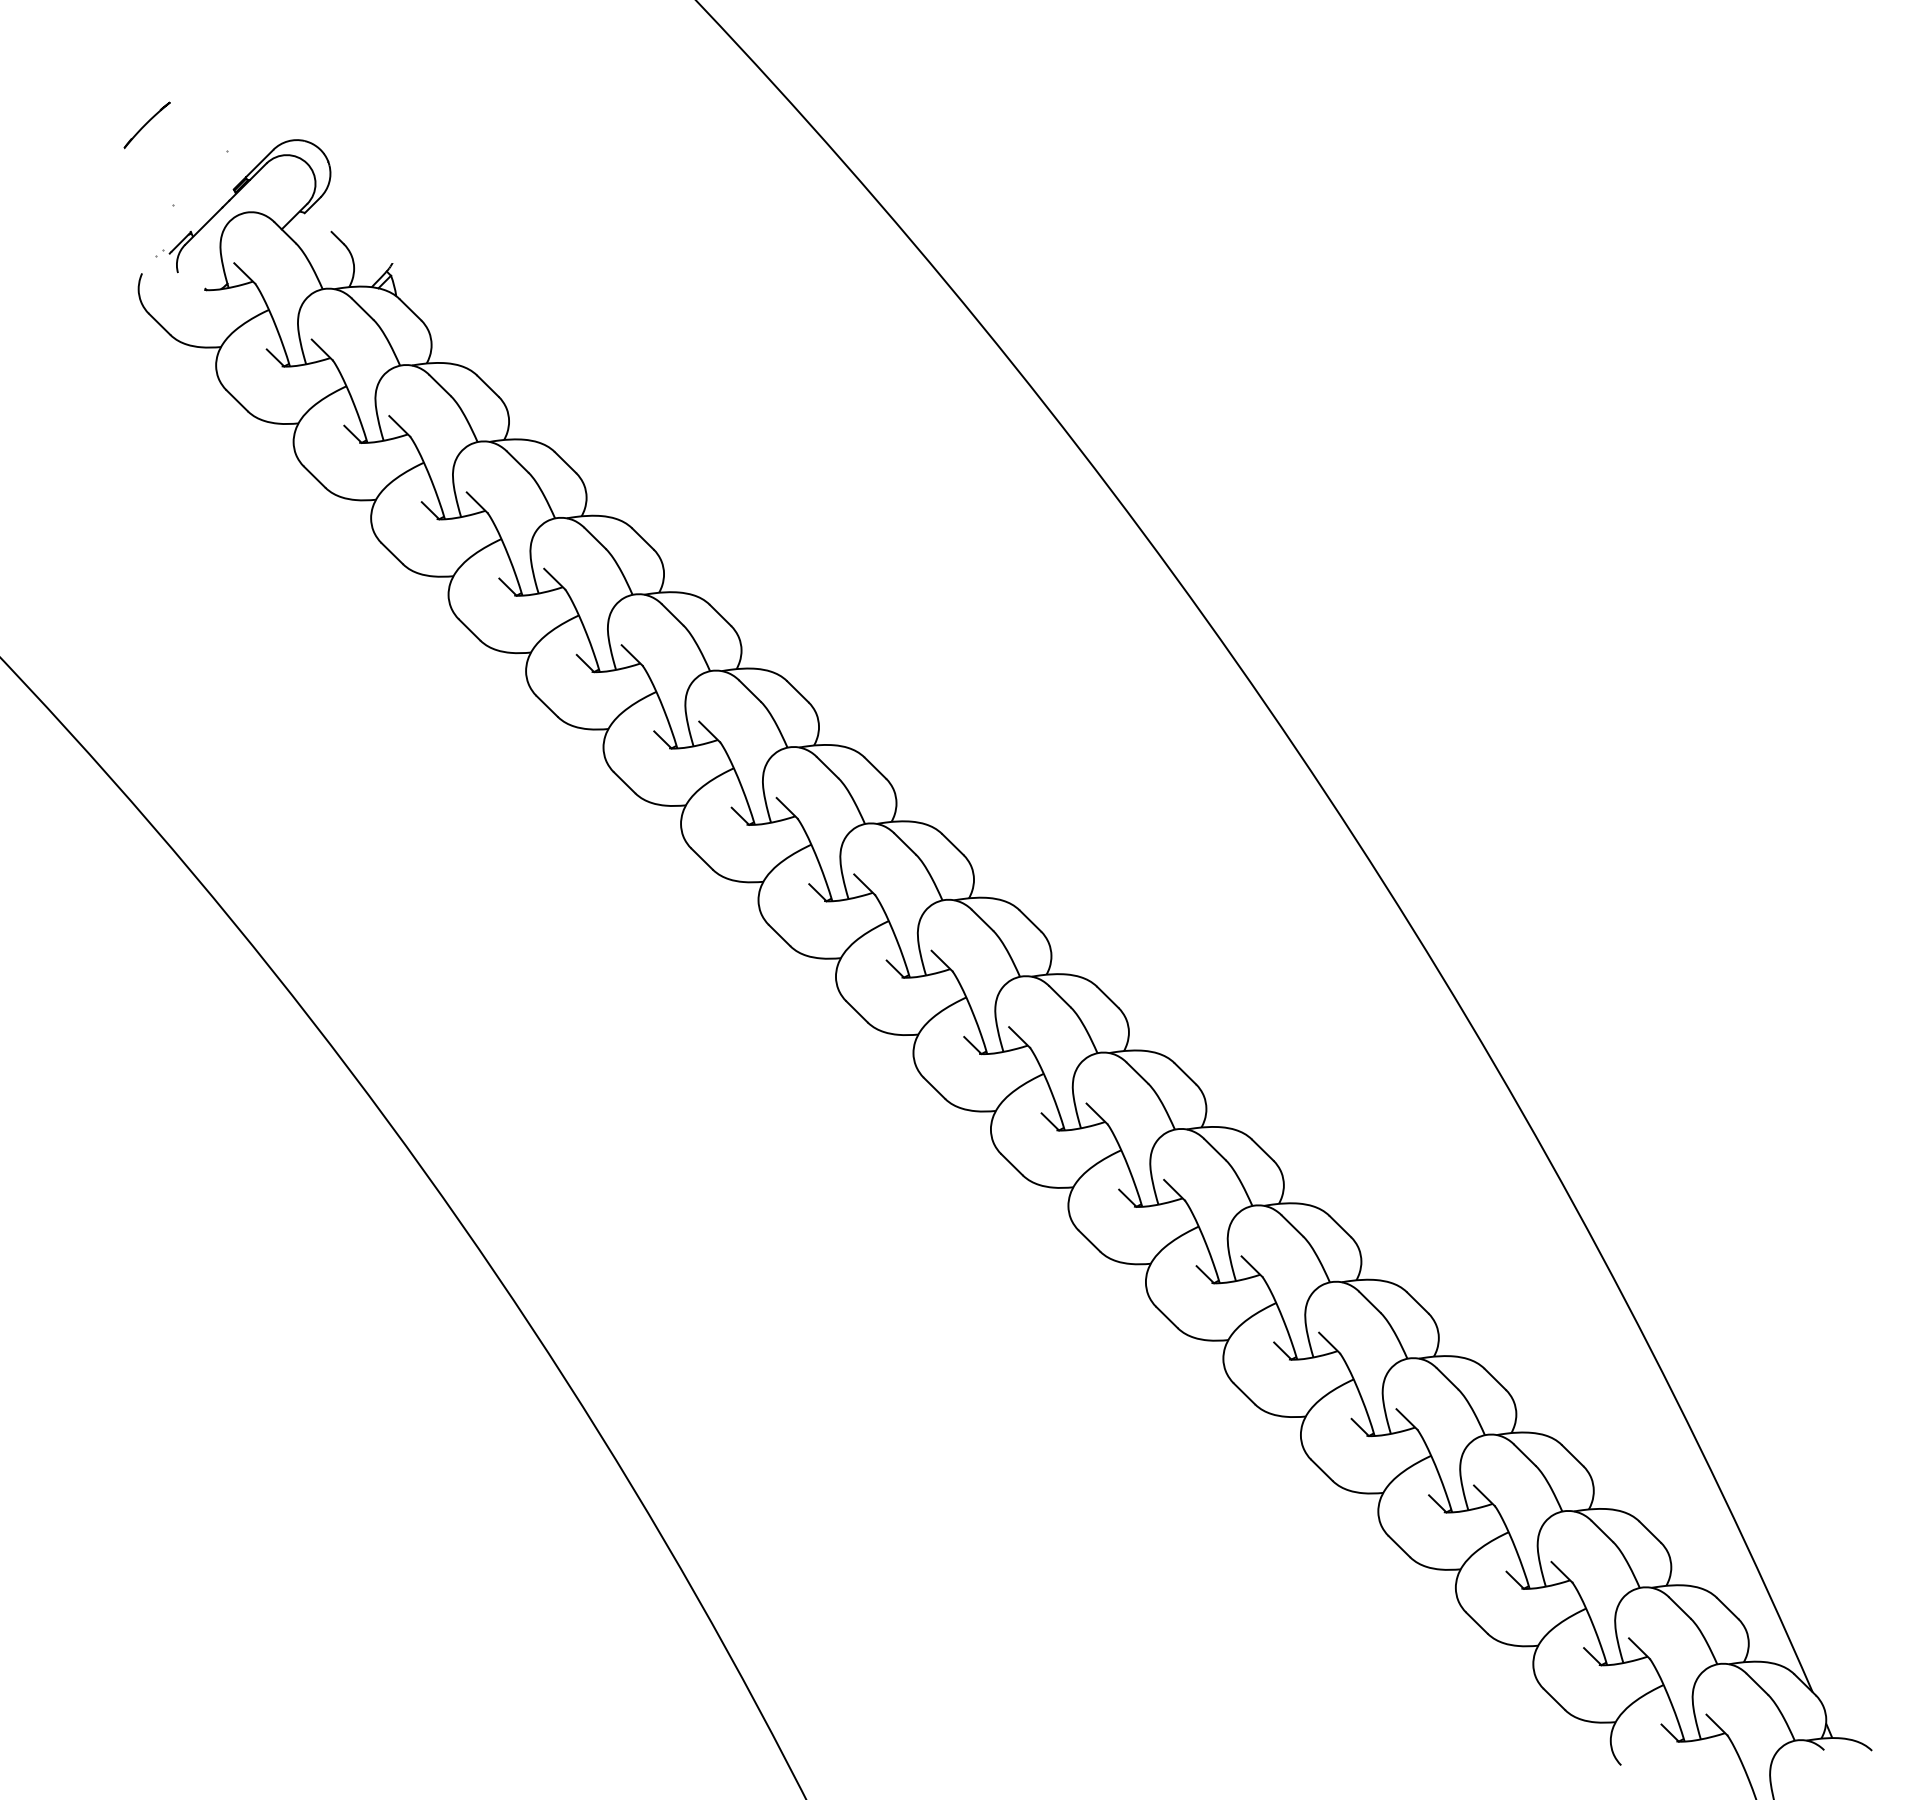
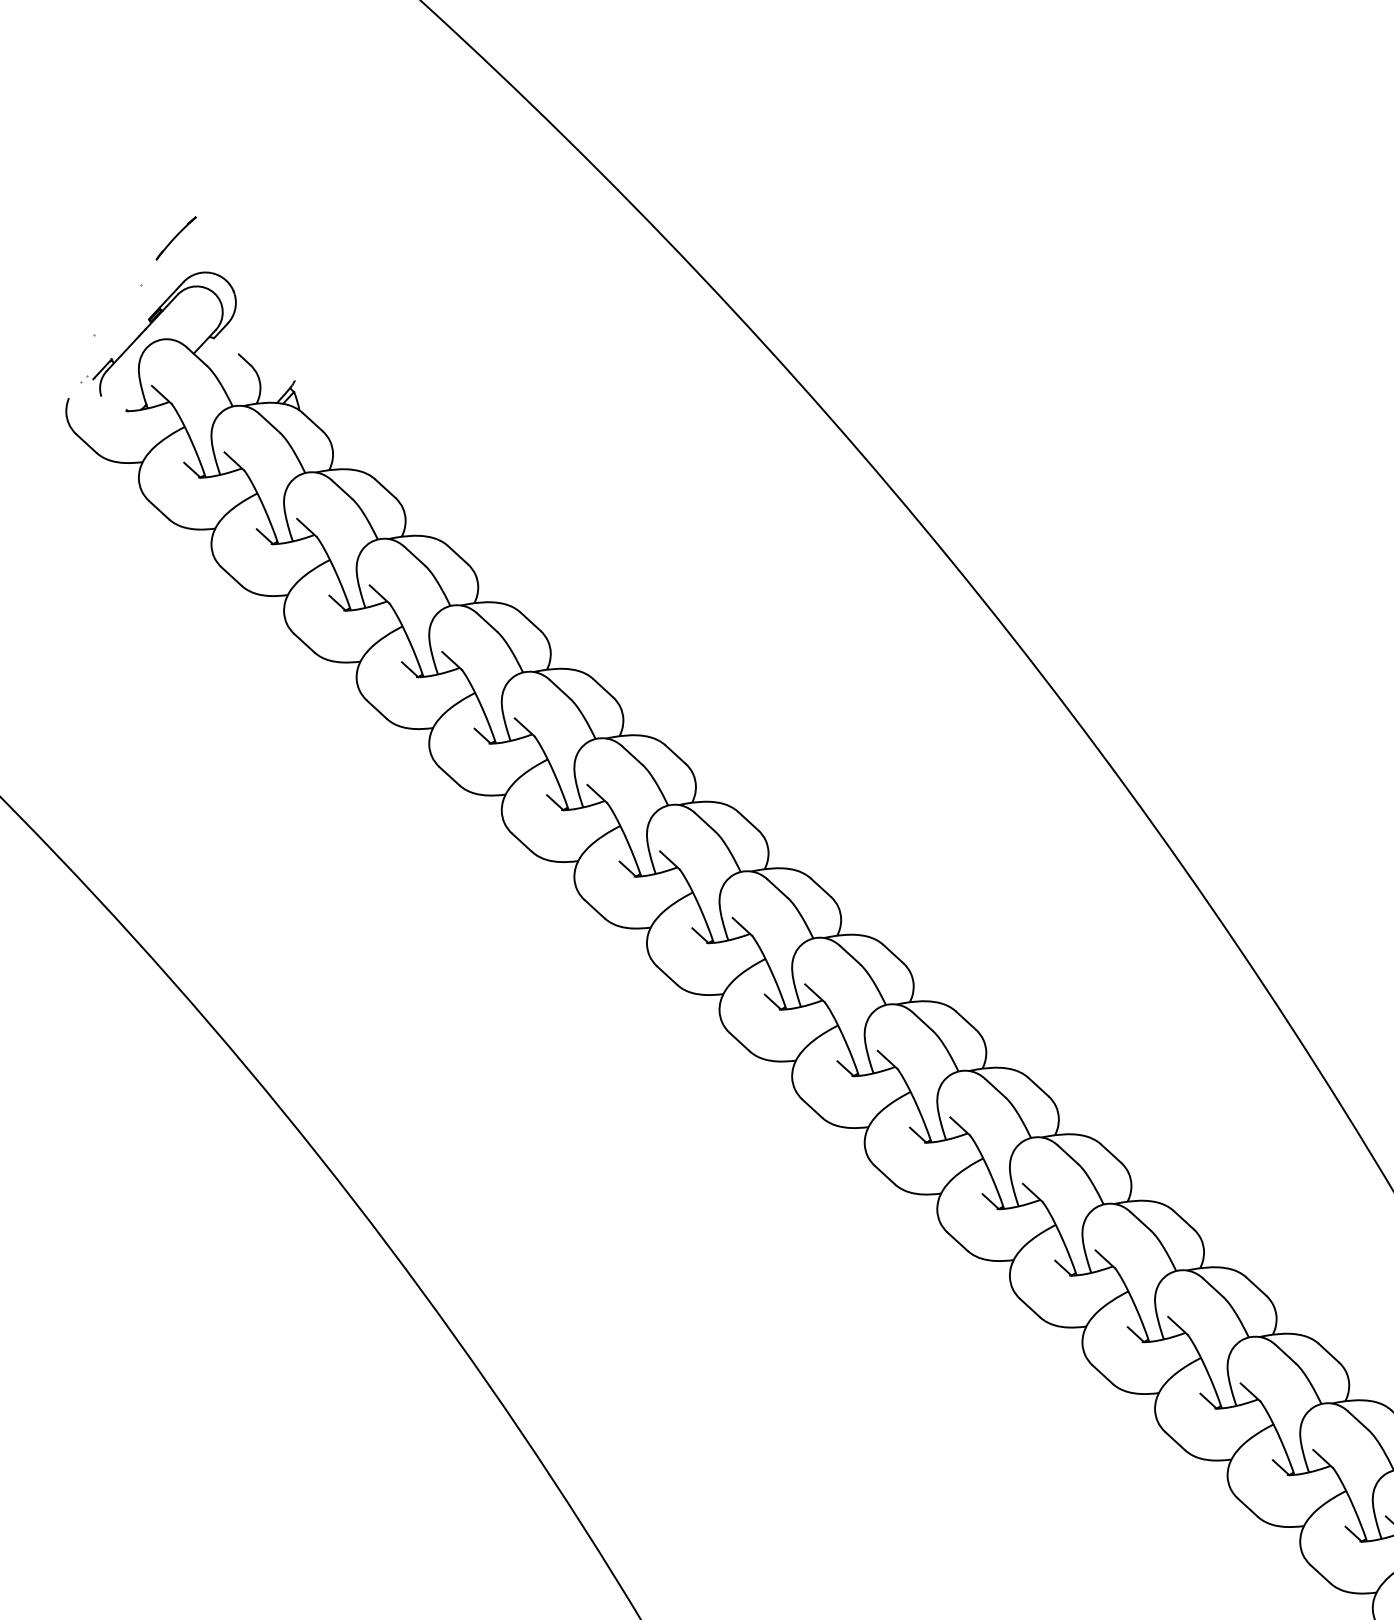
line: (146, 125) -> (175, 238), moved

